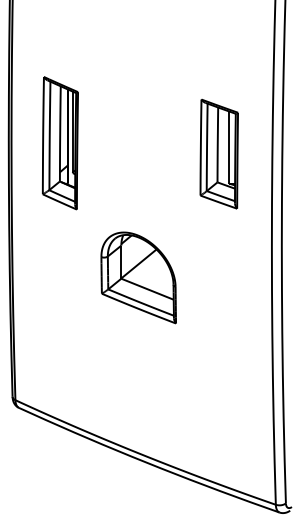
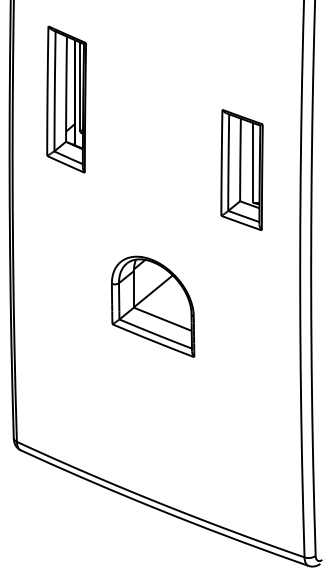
part: (60, 143) -> (66, 99), moved

